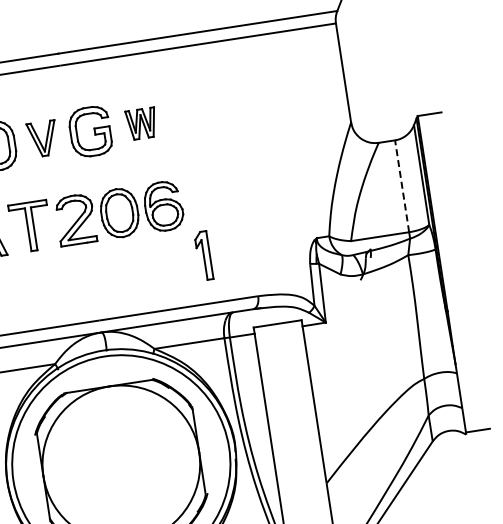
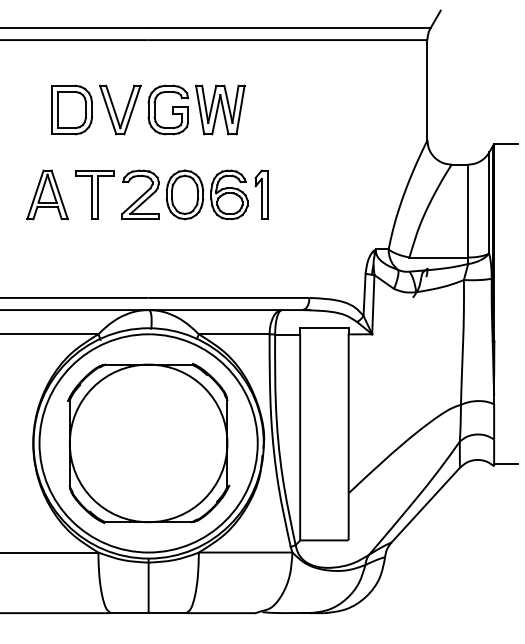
part: (141, 123) -> (220, 109), size x1.67
part: (43, 138) -> (120, 109), size x1.43
line: (402, 185) -> (468, 210), dashed -> solid
part: (203, 255) -> (261, 194), moved

